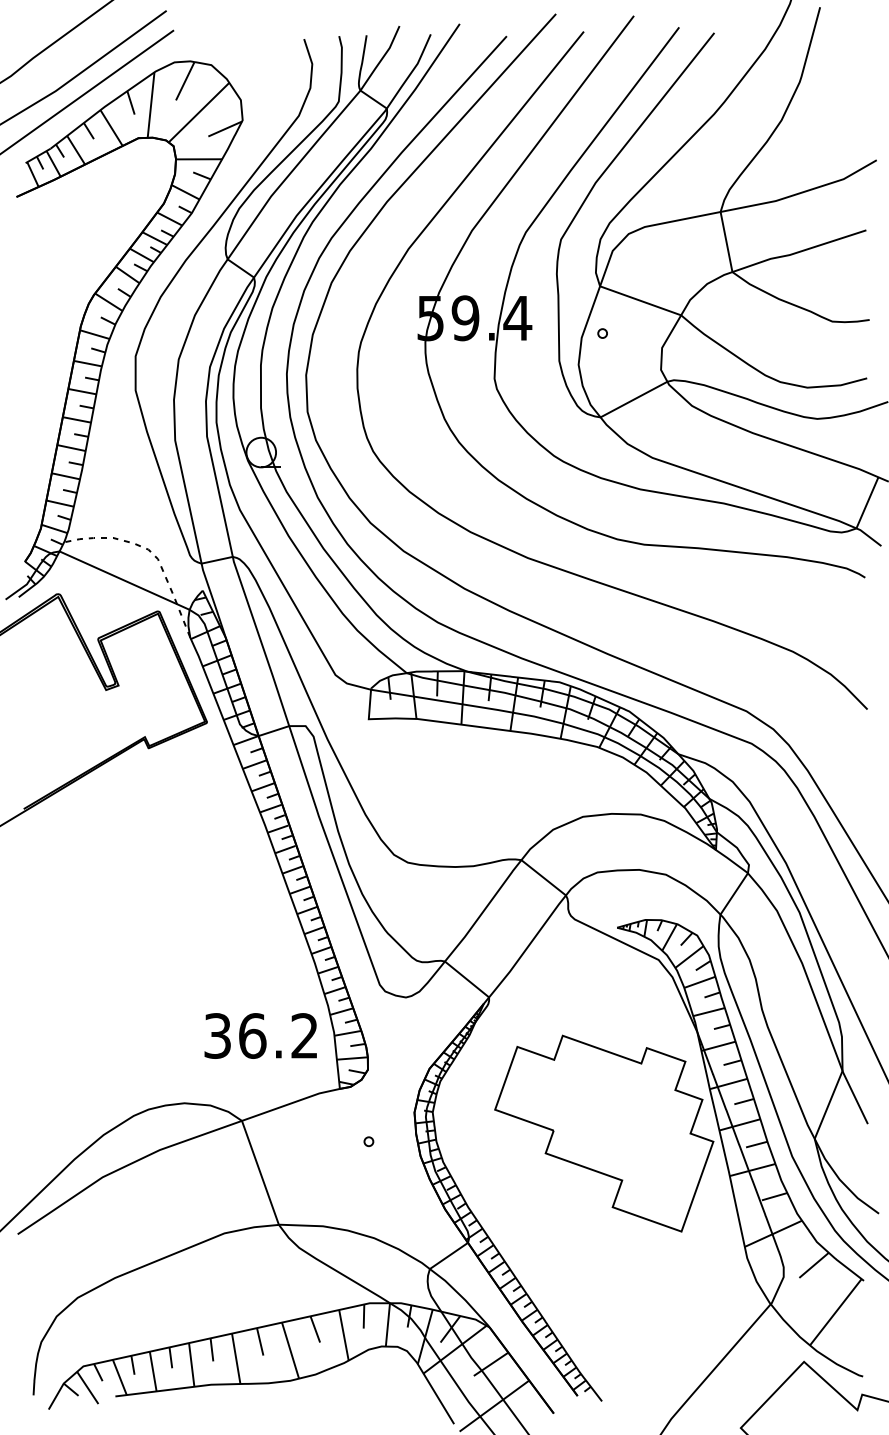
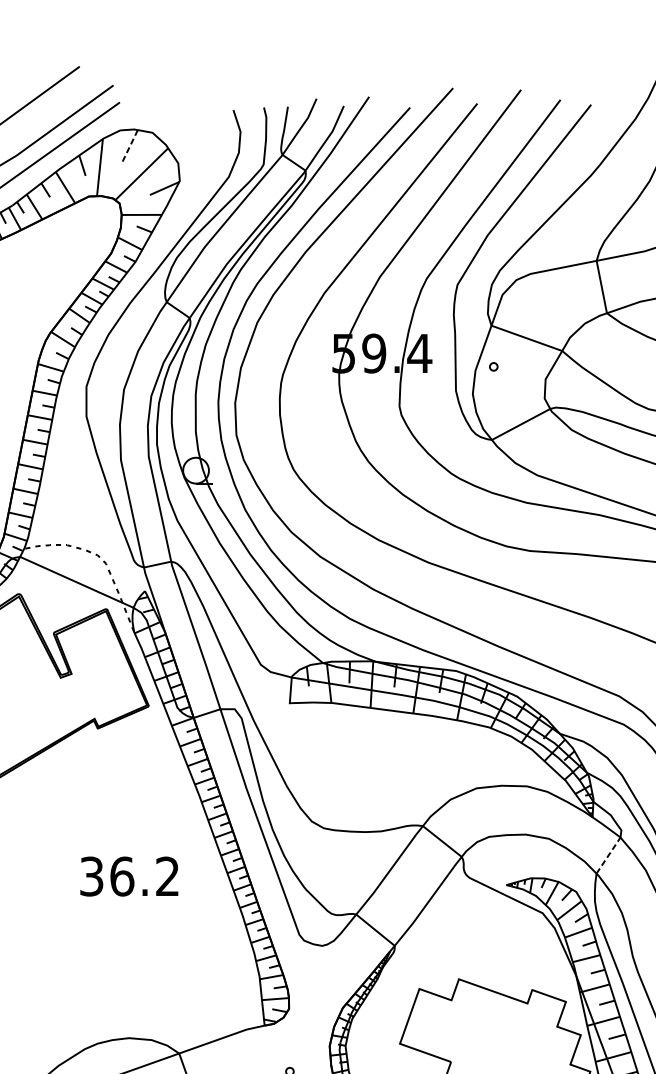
line: (185, 81) -> (129, 147), solid -> dashed
line: (734, 893) -> (608, 855), solid -> dashed
text: (260, 1035) -> (129, 876), moved

